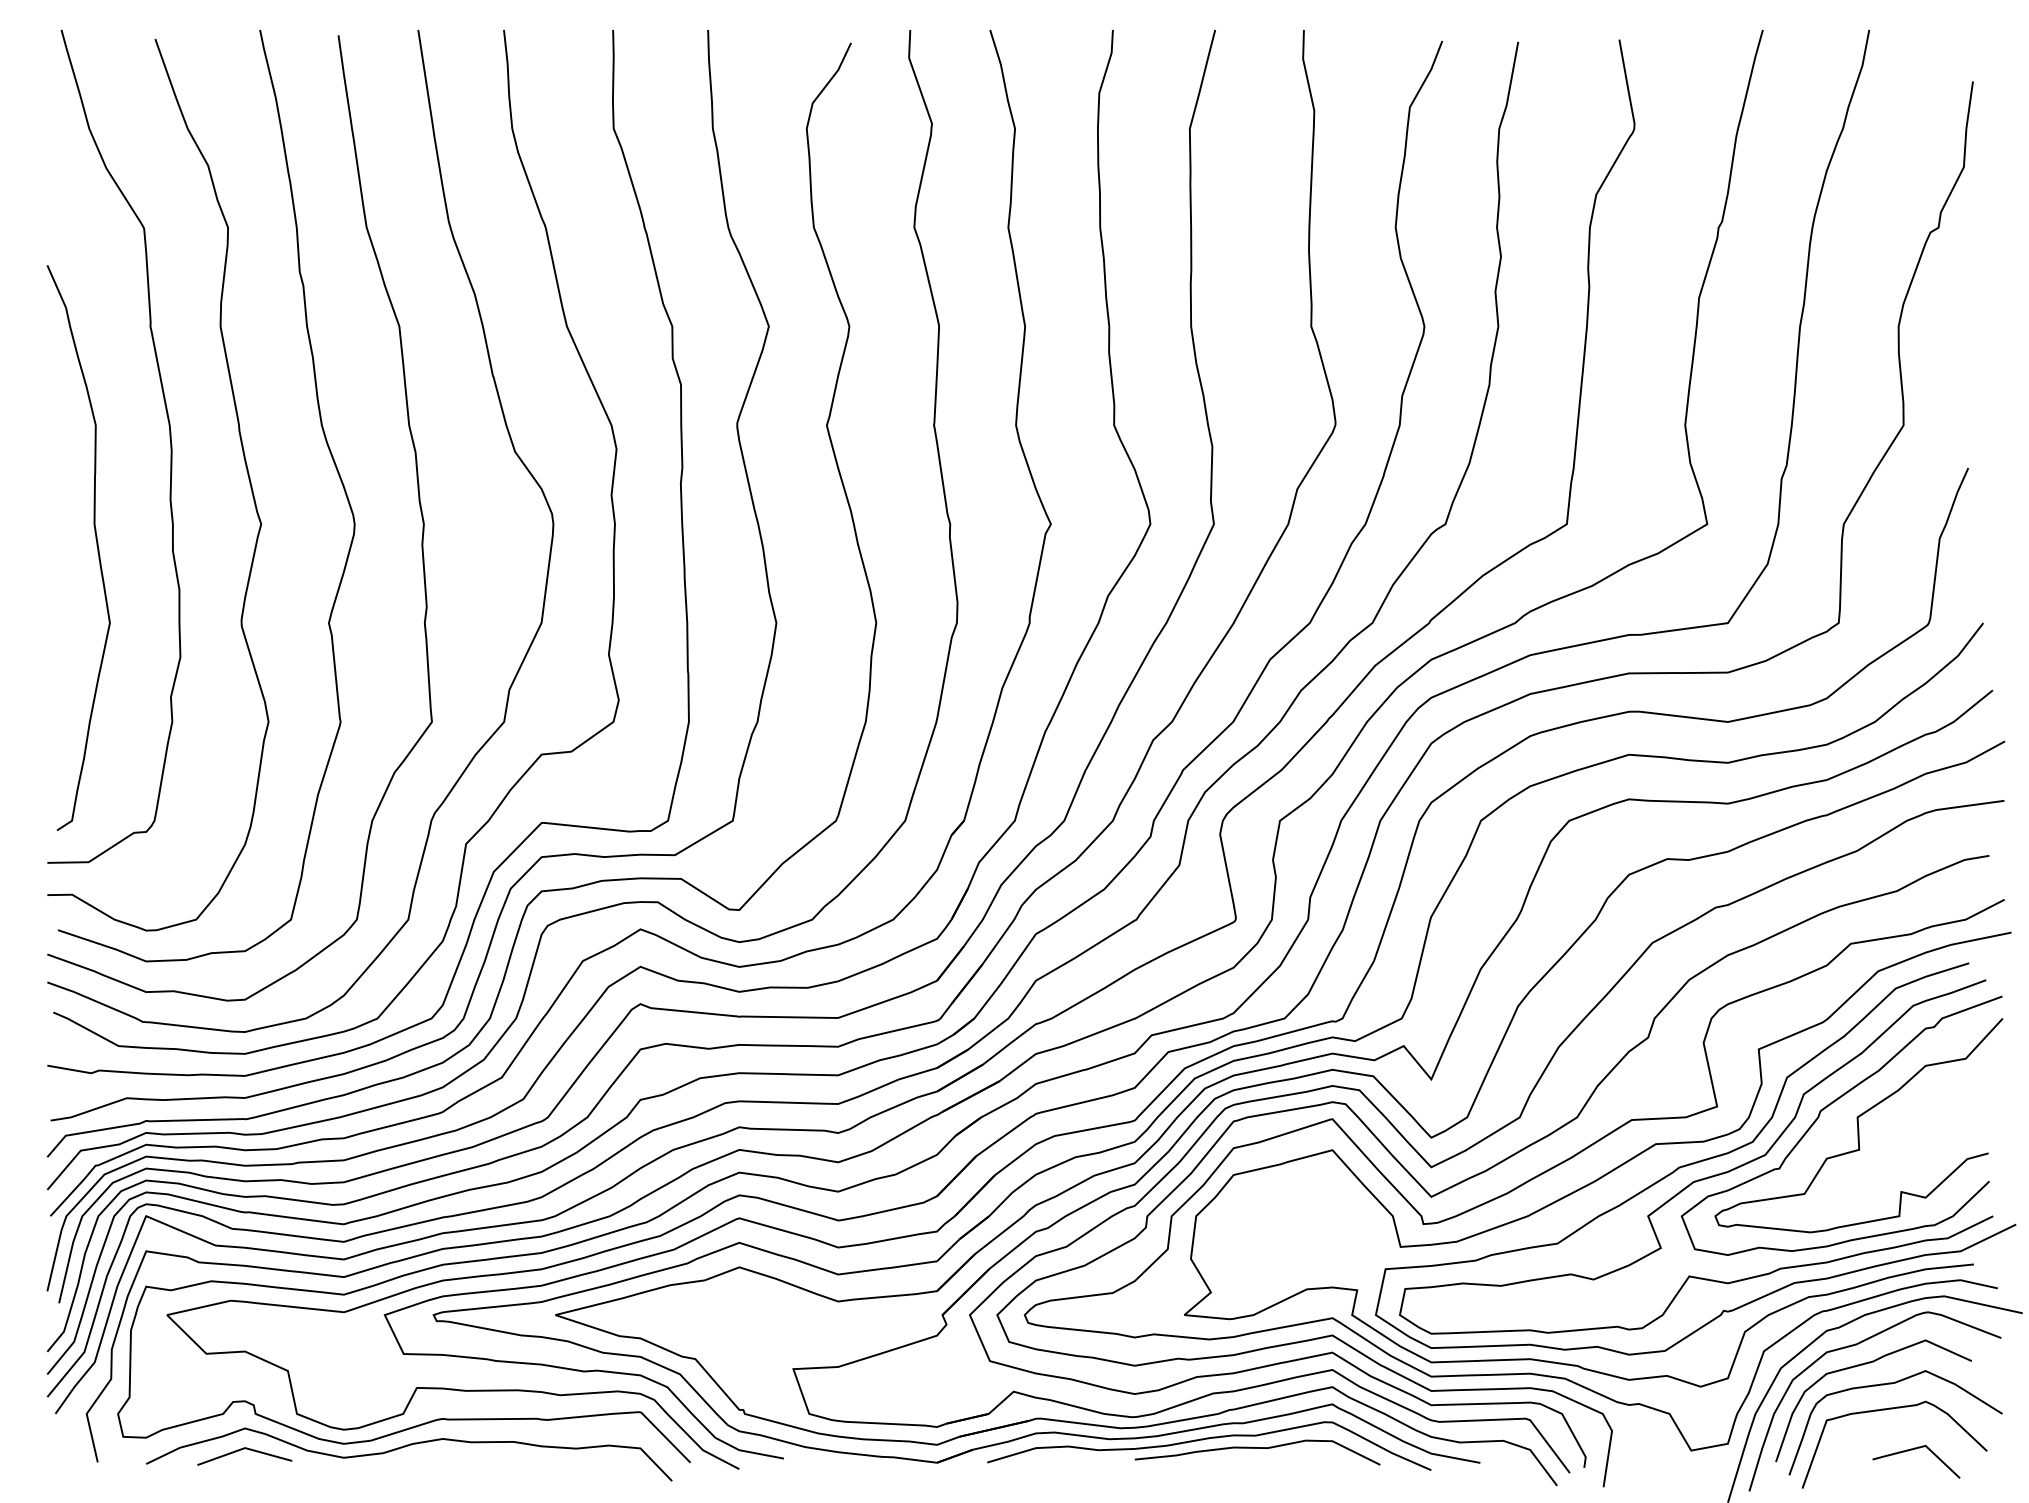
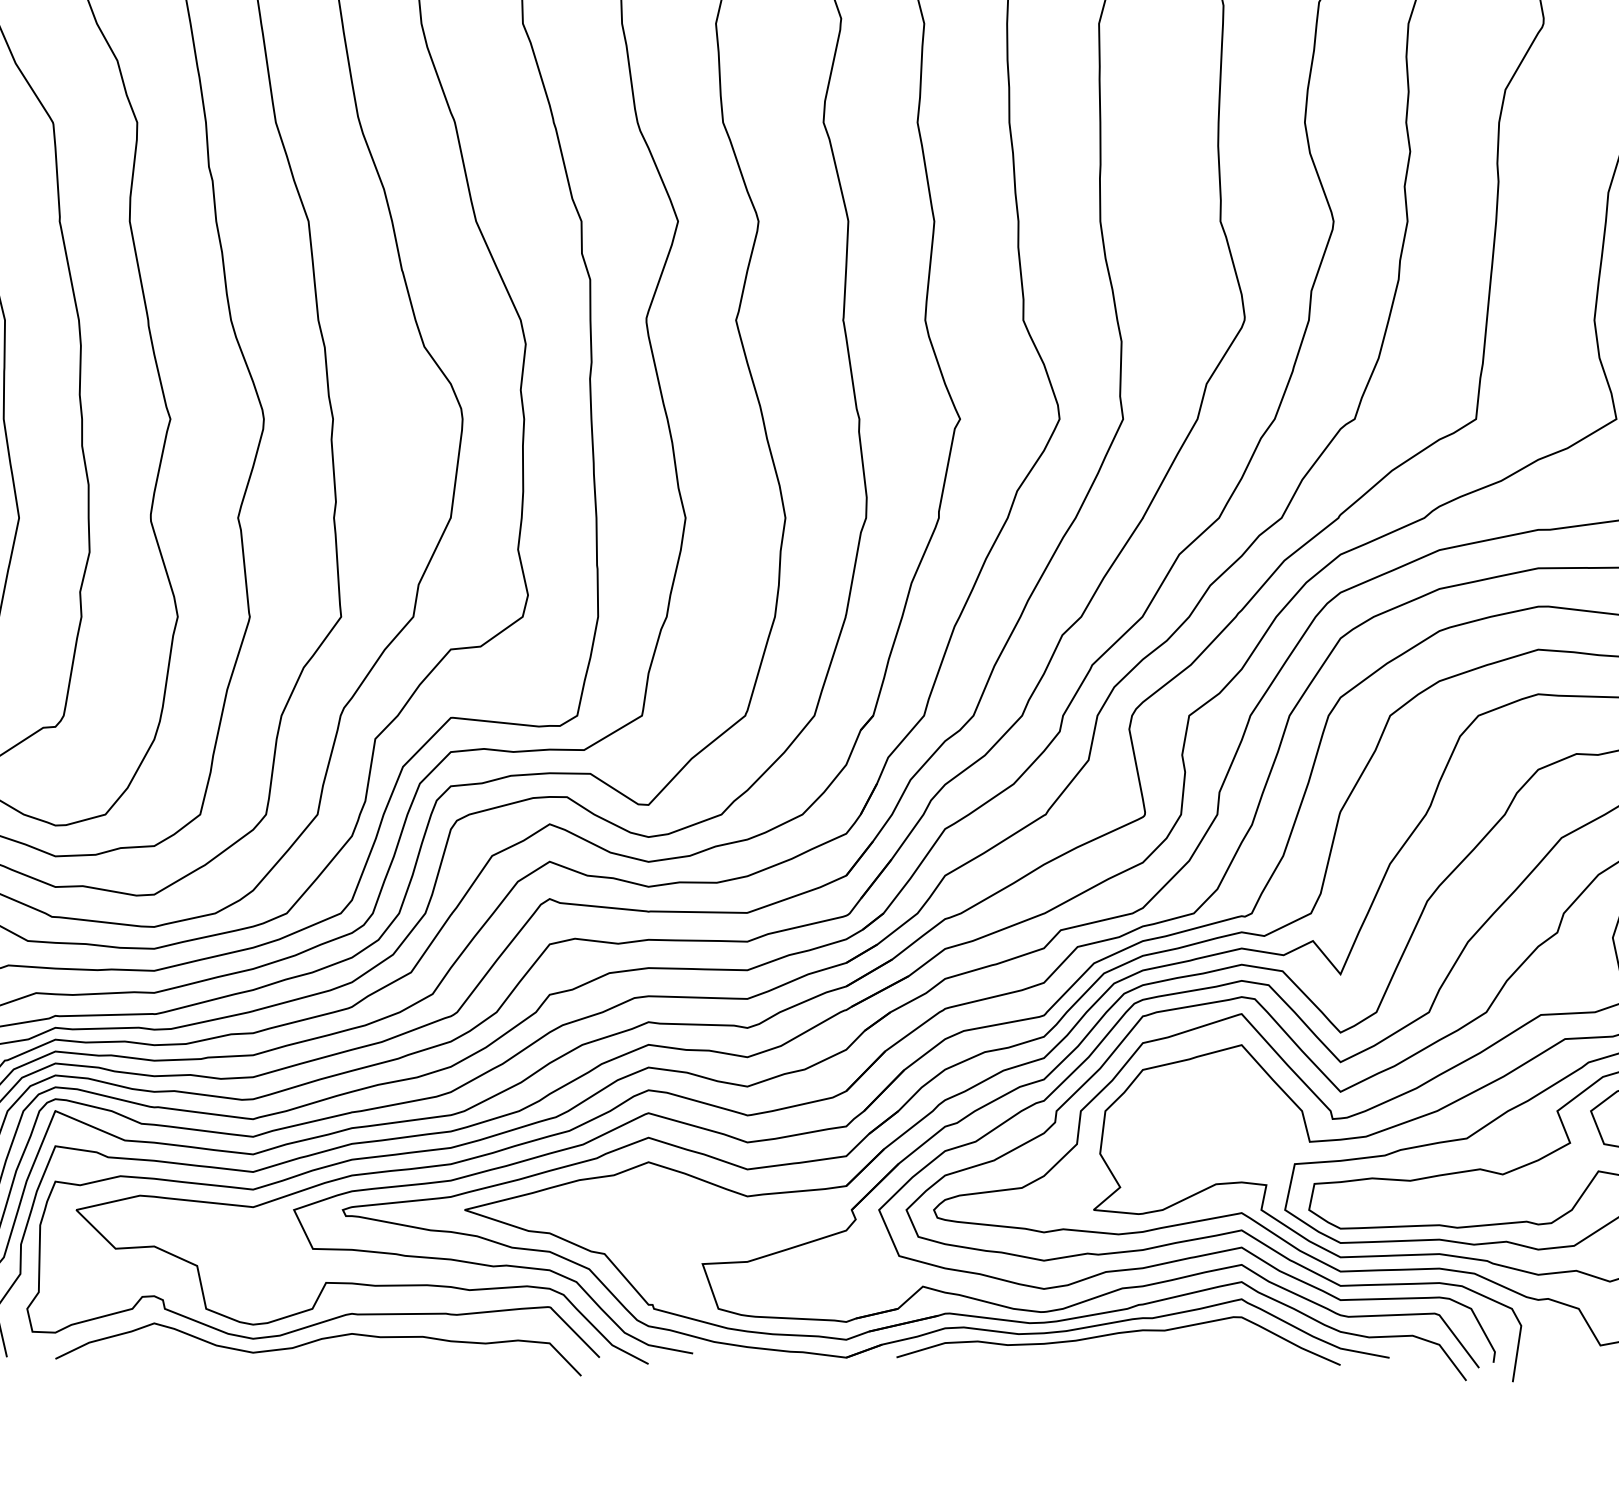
curve: (1257, 1448) -> (1166, 1343), removed
line: (241, 1450) -> (150, 1345), removed

